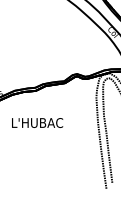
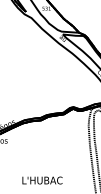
text: (37, 122) -> (42, 180), moved

